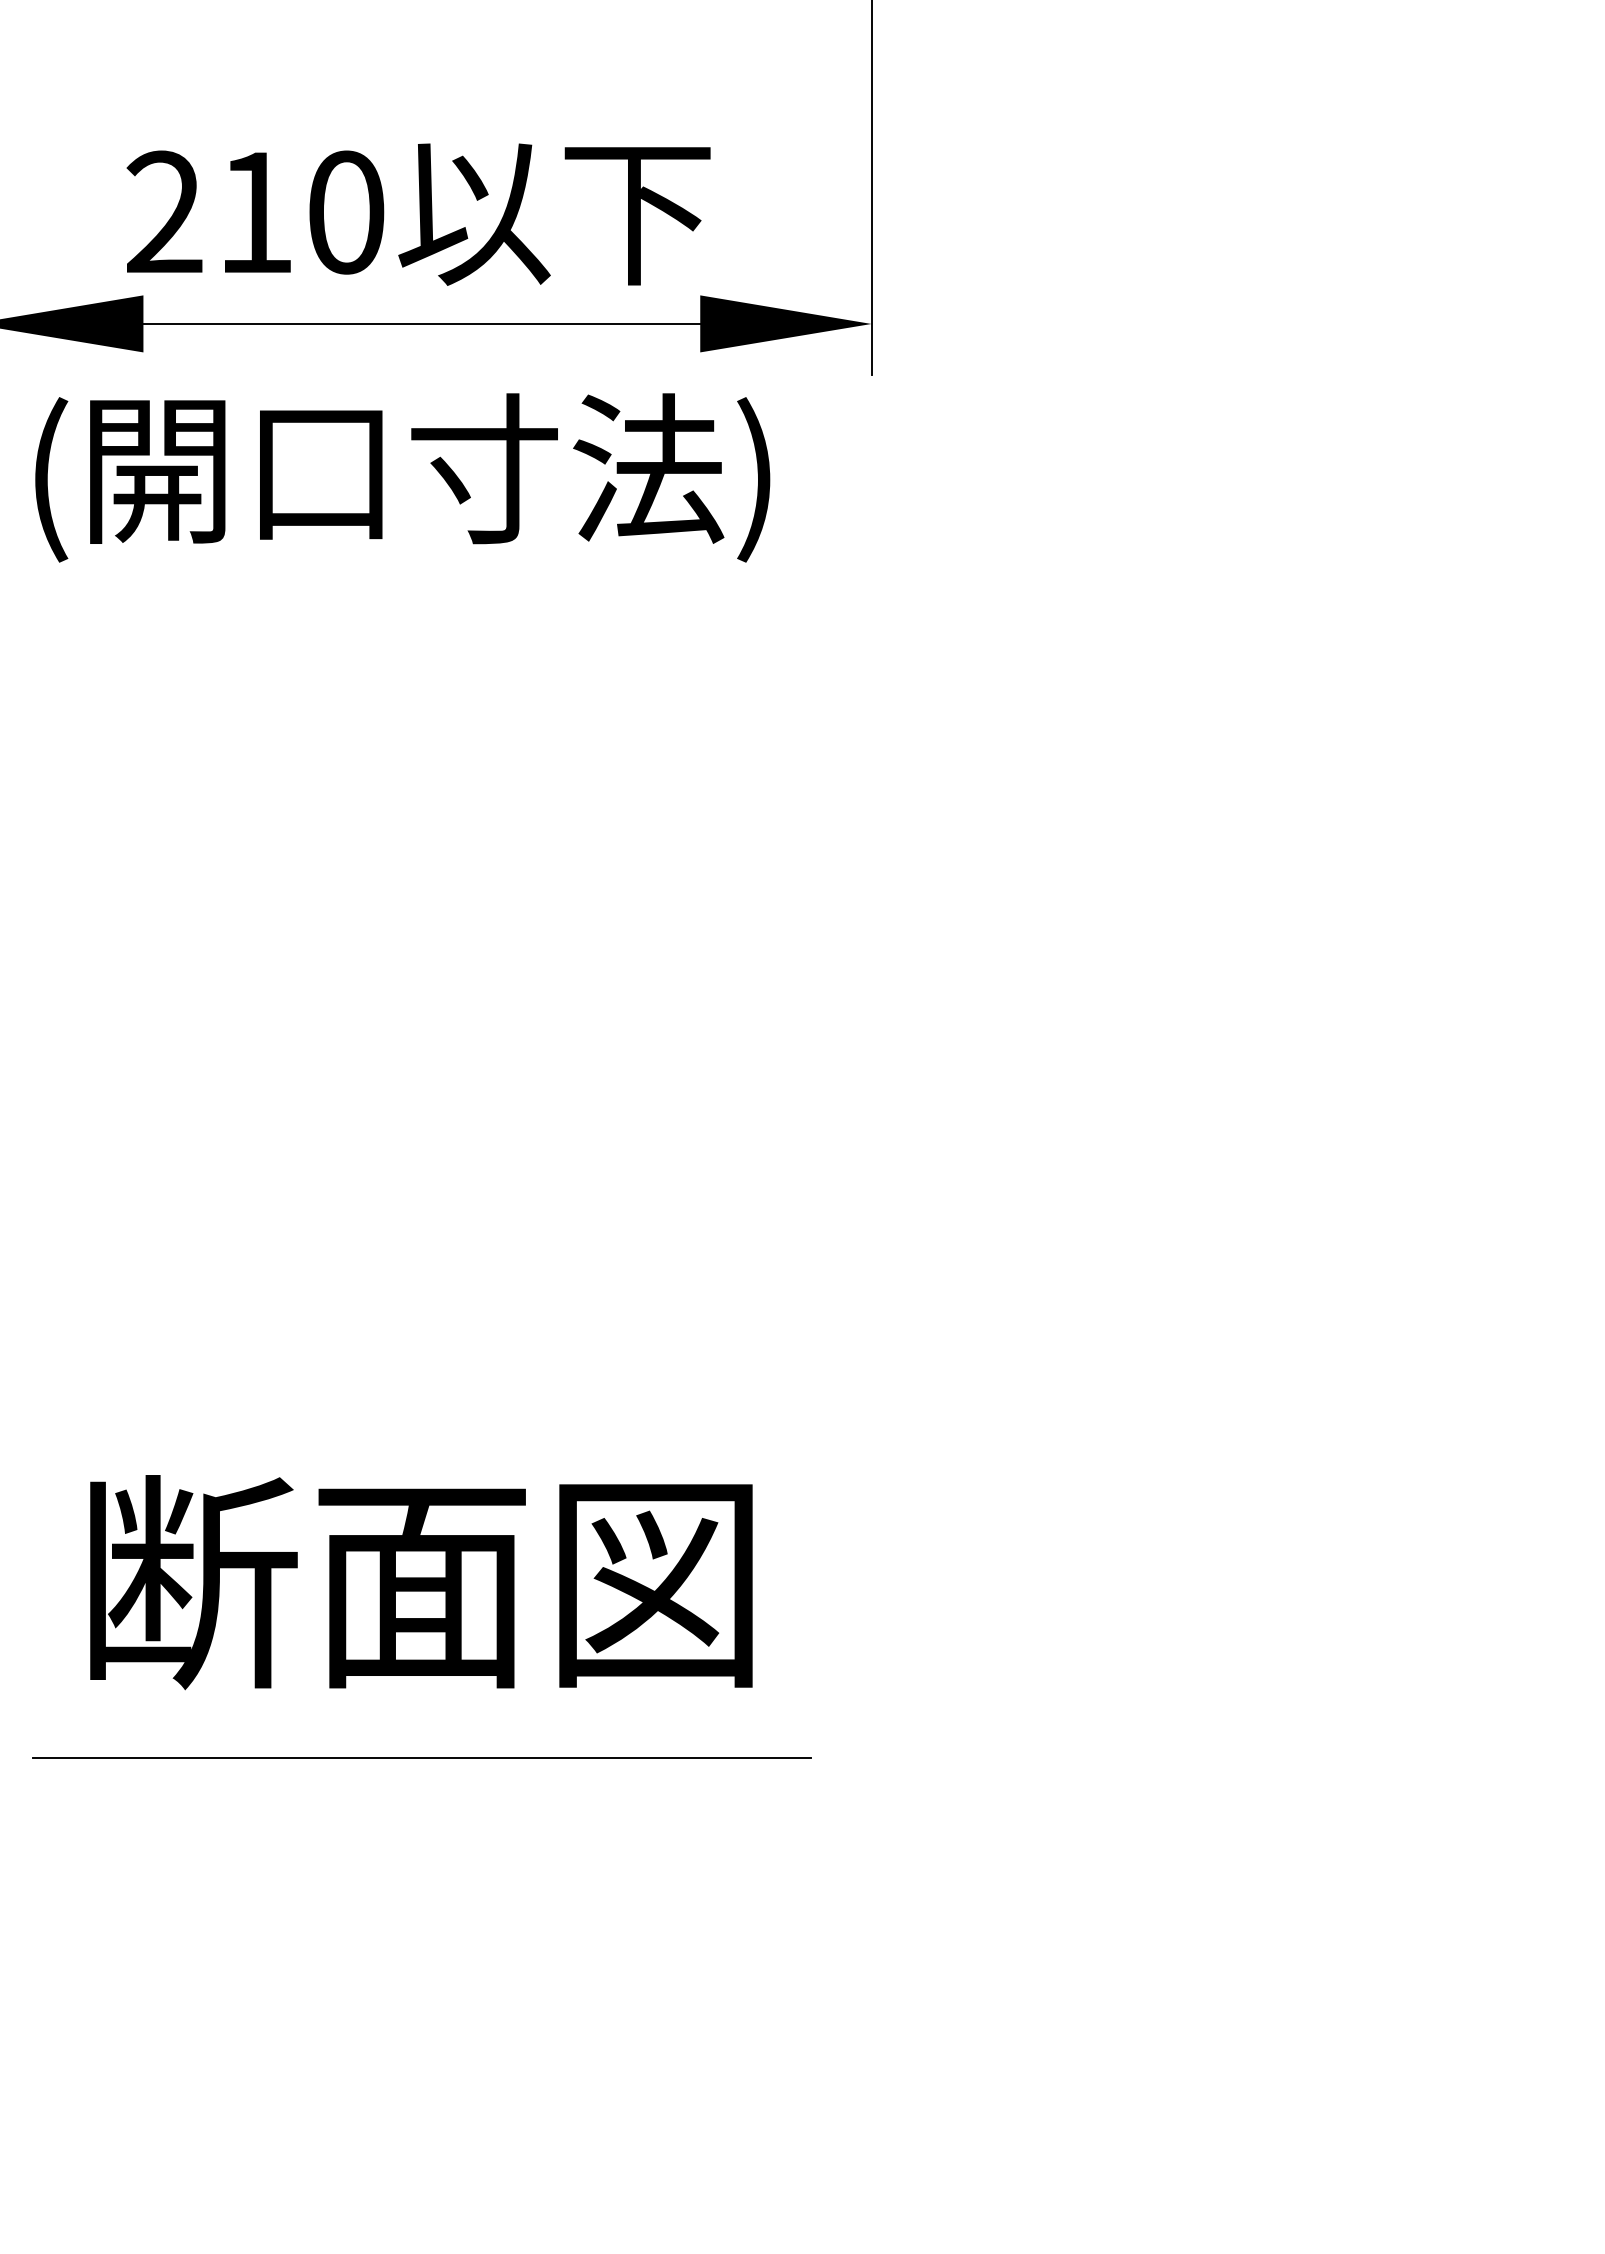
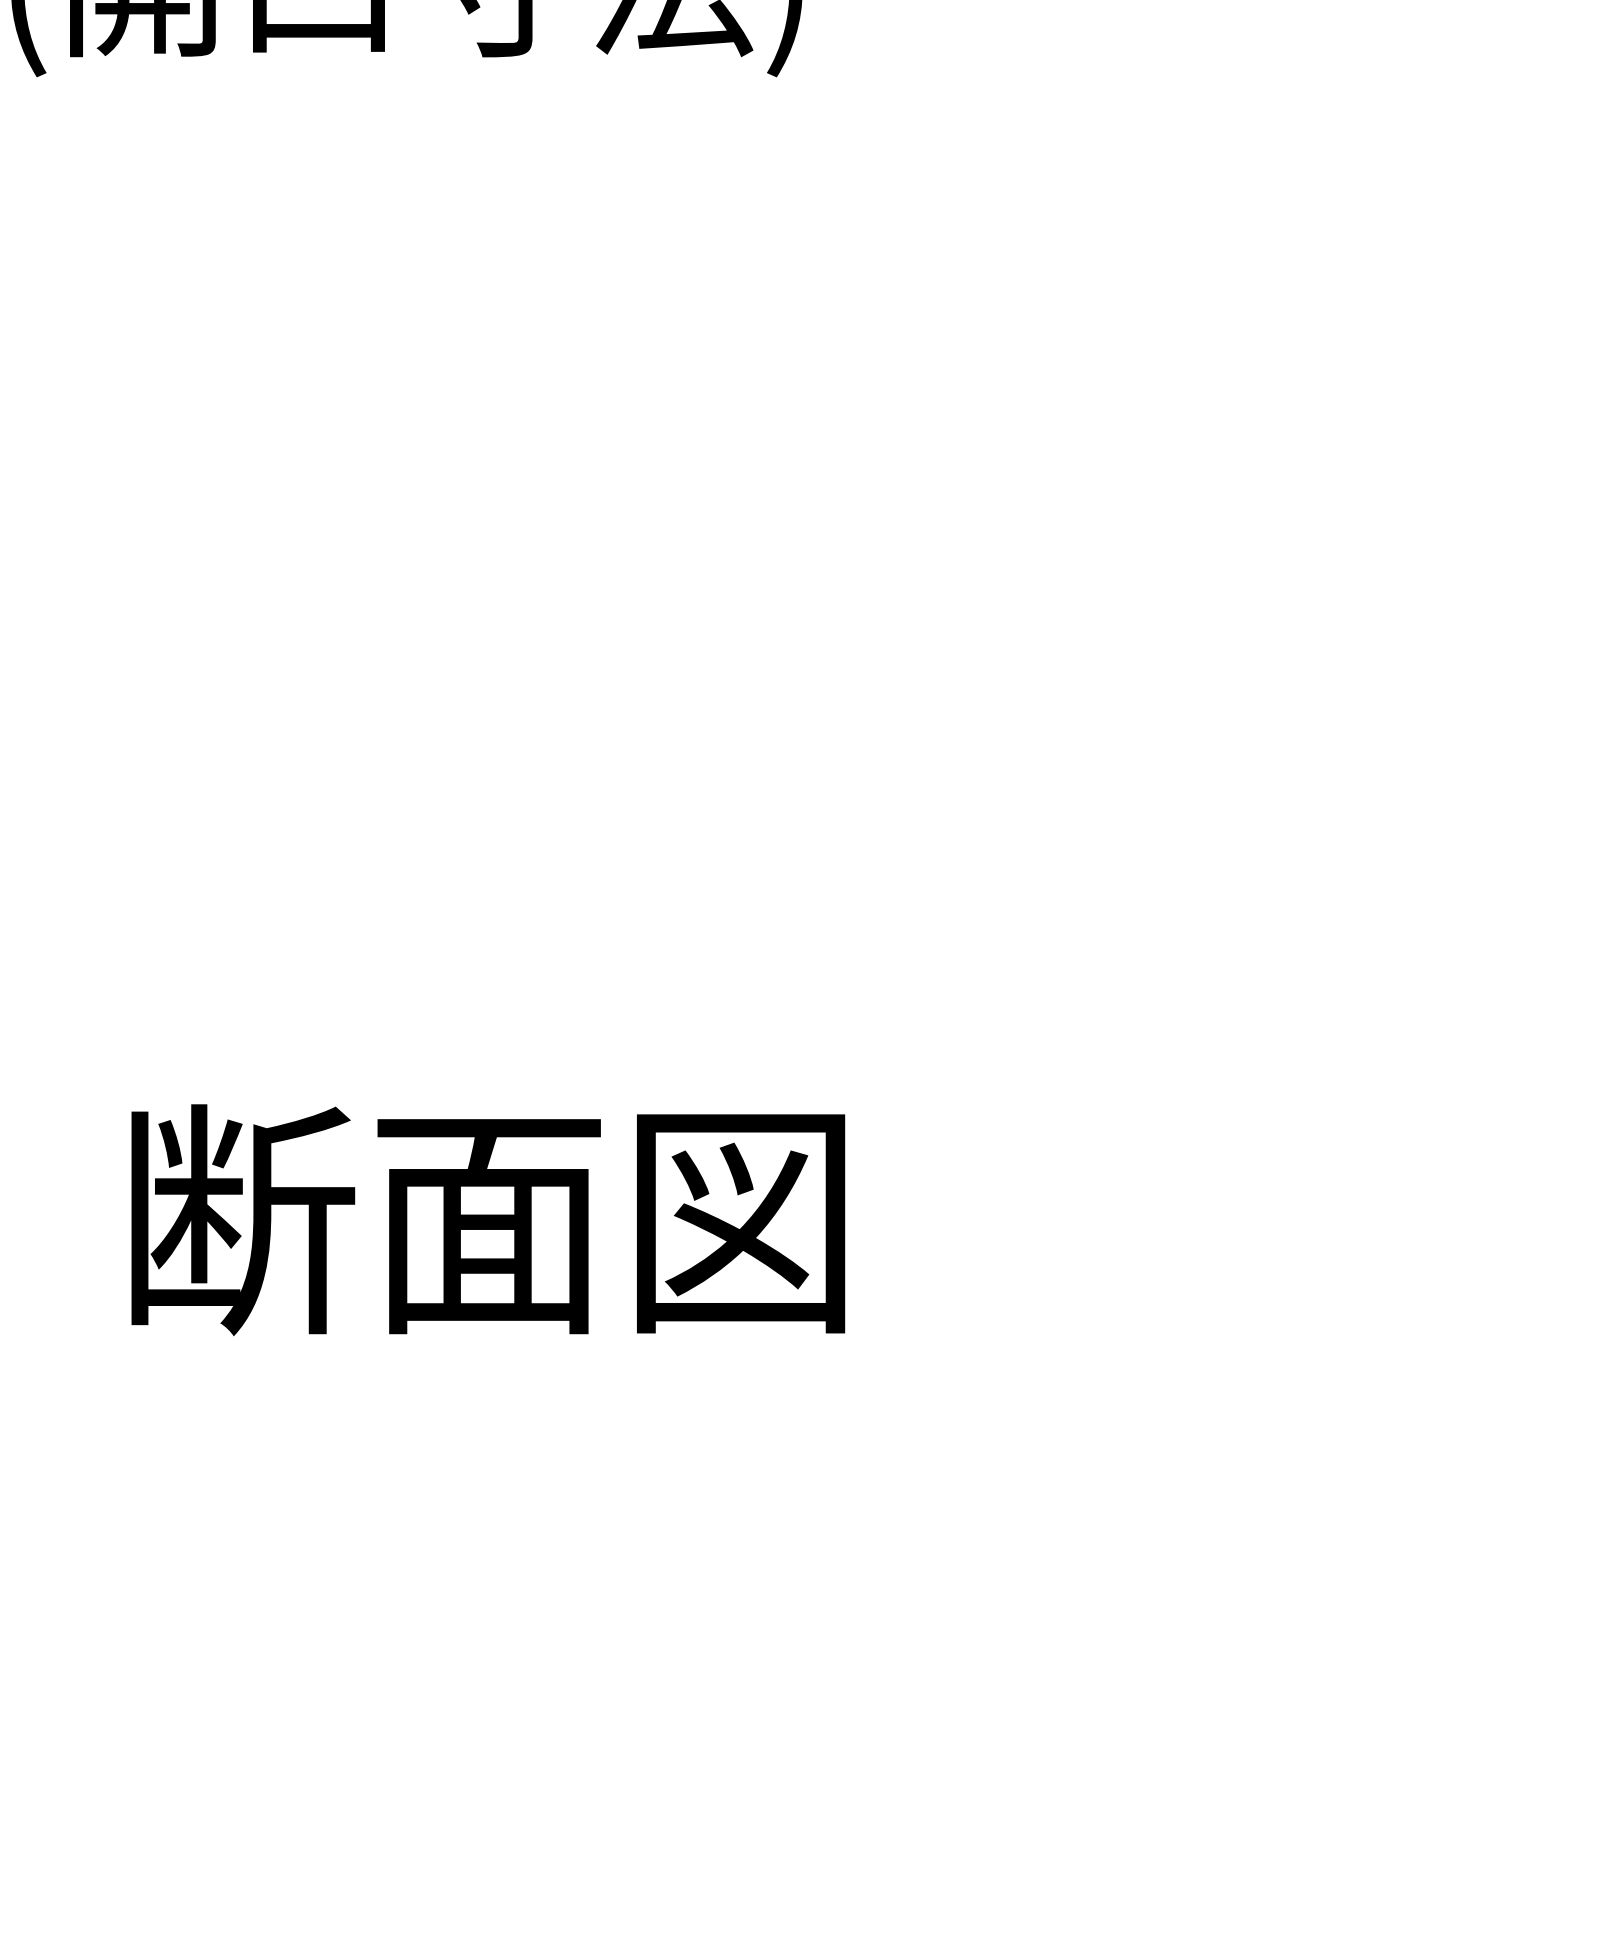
text: (421, 1582) -> (488, 1220), moved
line: (421, 1757) -> (427, 1364), removed

